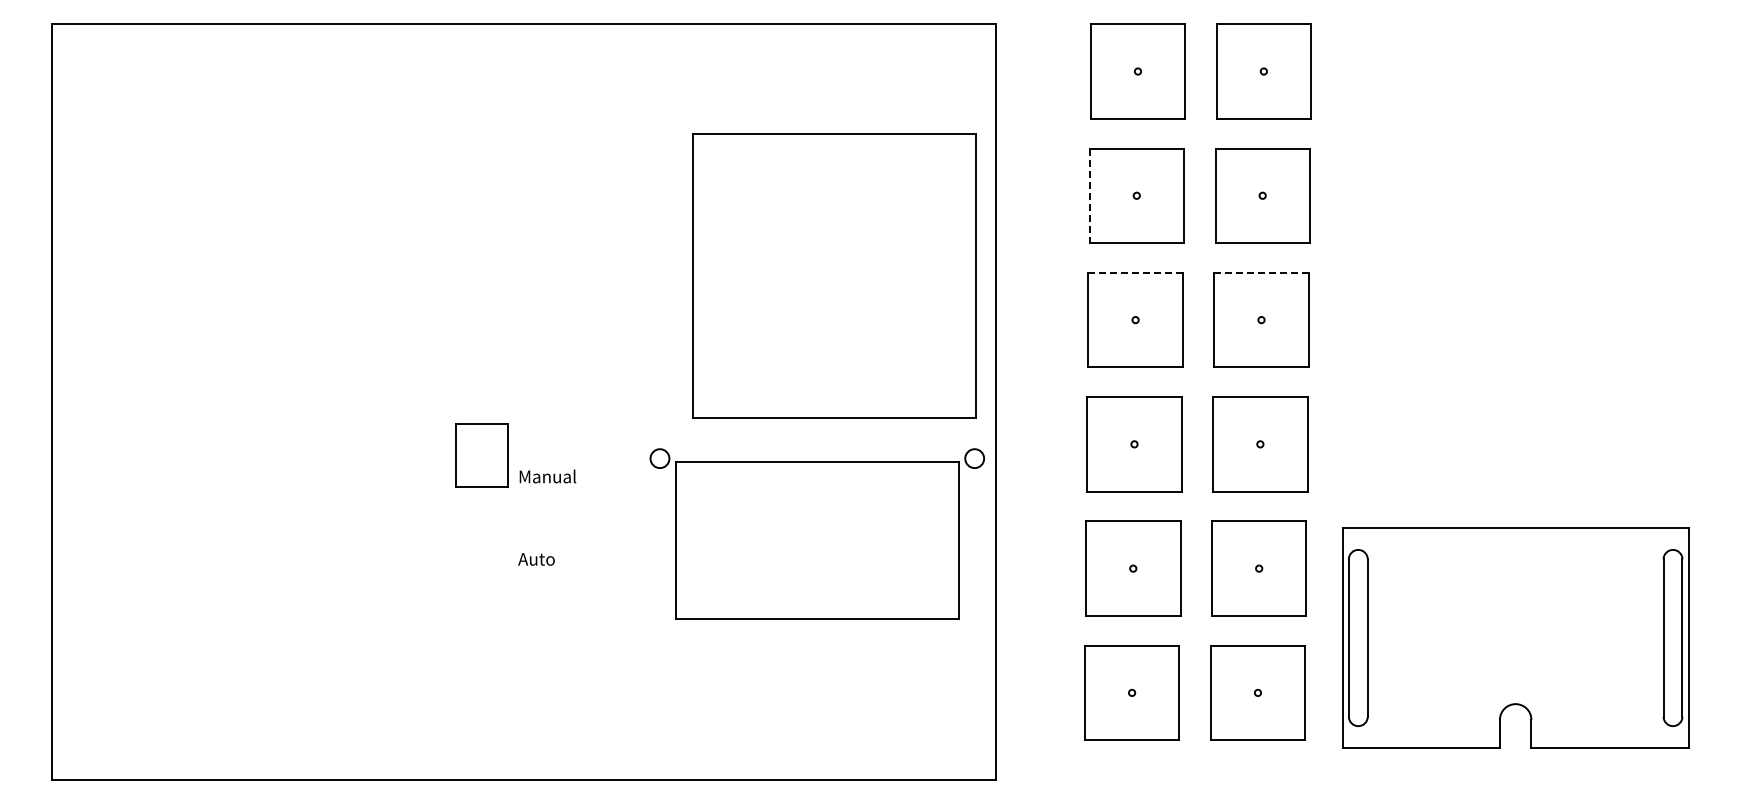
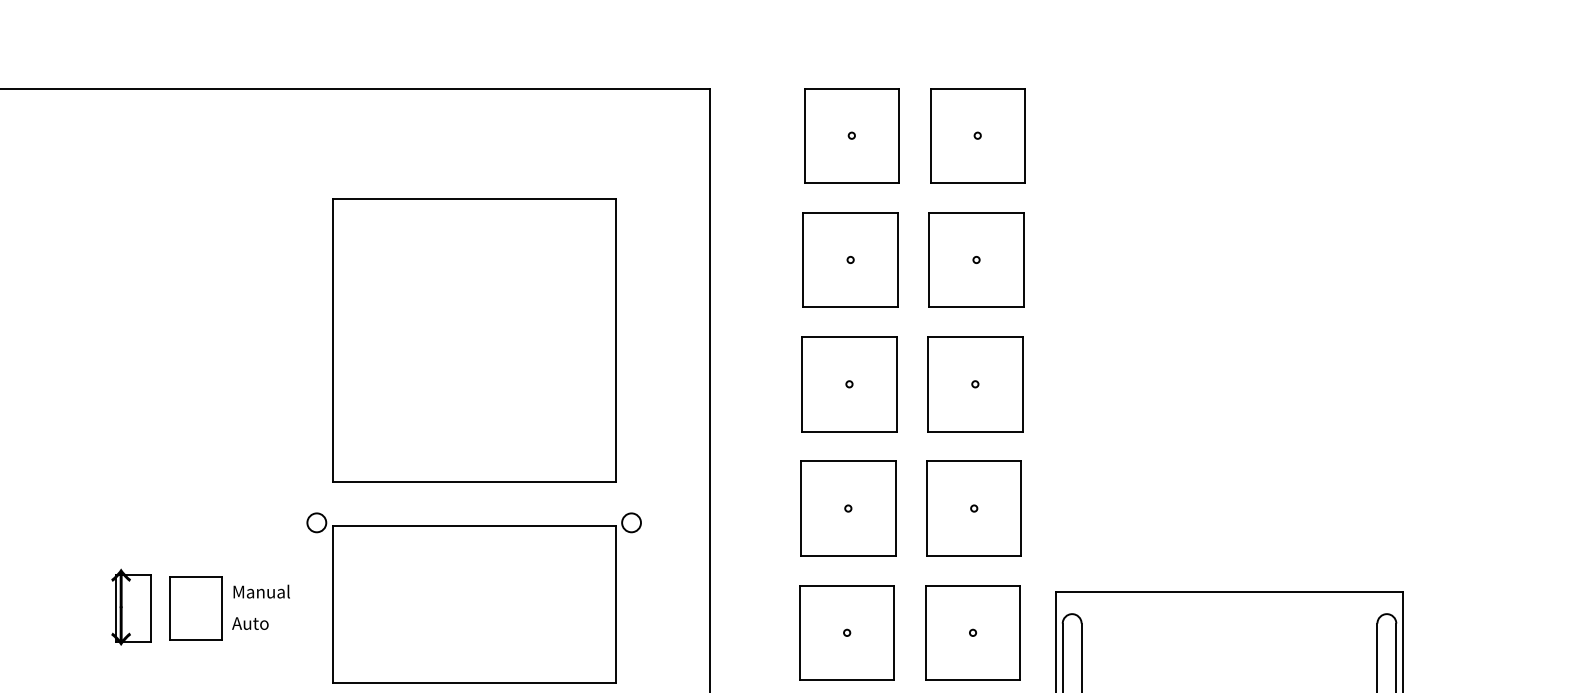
line: (1089, 196) -> (803, 260), dashed -> solid
line: (1135, 272) -> (849, 336), dashed -> solid
line: (1261, 272) -> (975, 336), dashed -> solid
part: (834, 275) -> (474, 339), moved
part: (481, 455) -> (195, 608), moved
text: (547, 476) -> (261, 591), moved
part: (816, 533) -> (473, 597), moved
part: (417, 542) -> (131, 606), added

